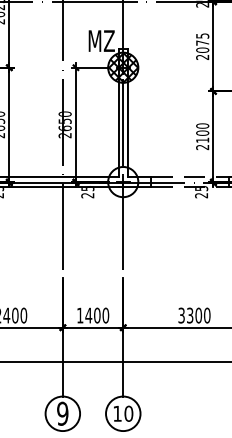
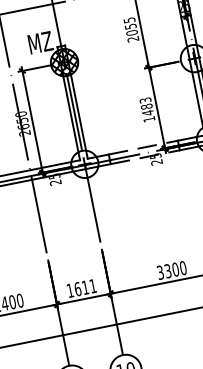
text: (202, 42) -> (130, 26), 2075 -> 2055
text: (202, 136) -> (147, 109), 2100 -> 1483
text: (97, 315) -> (85, 287), 1400 -> 1611

